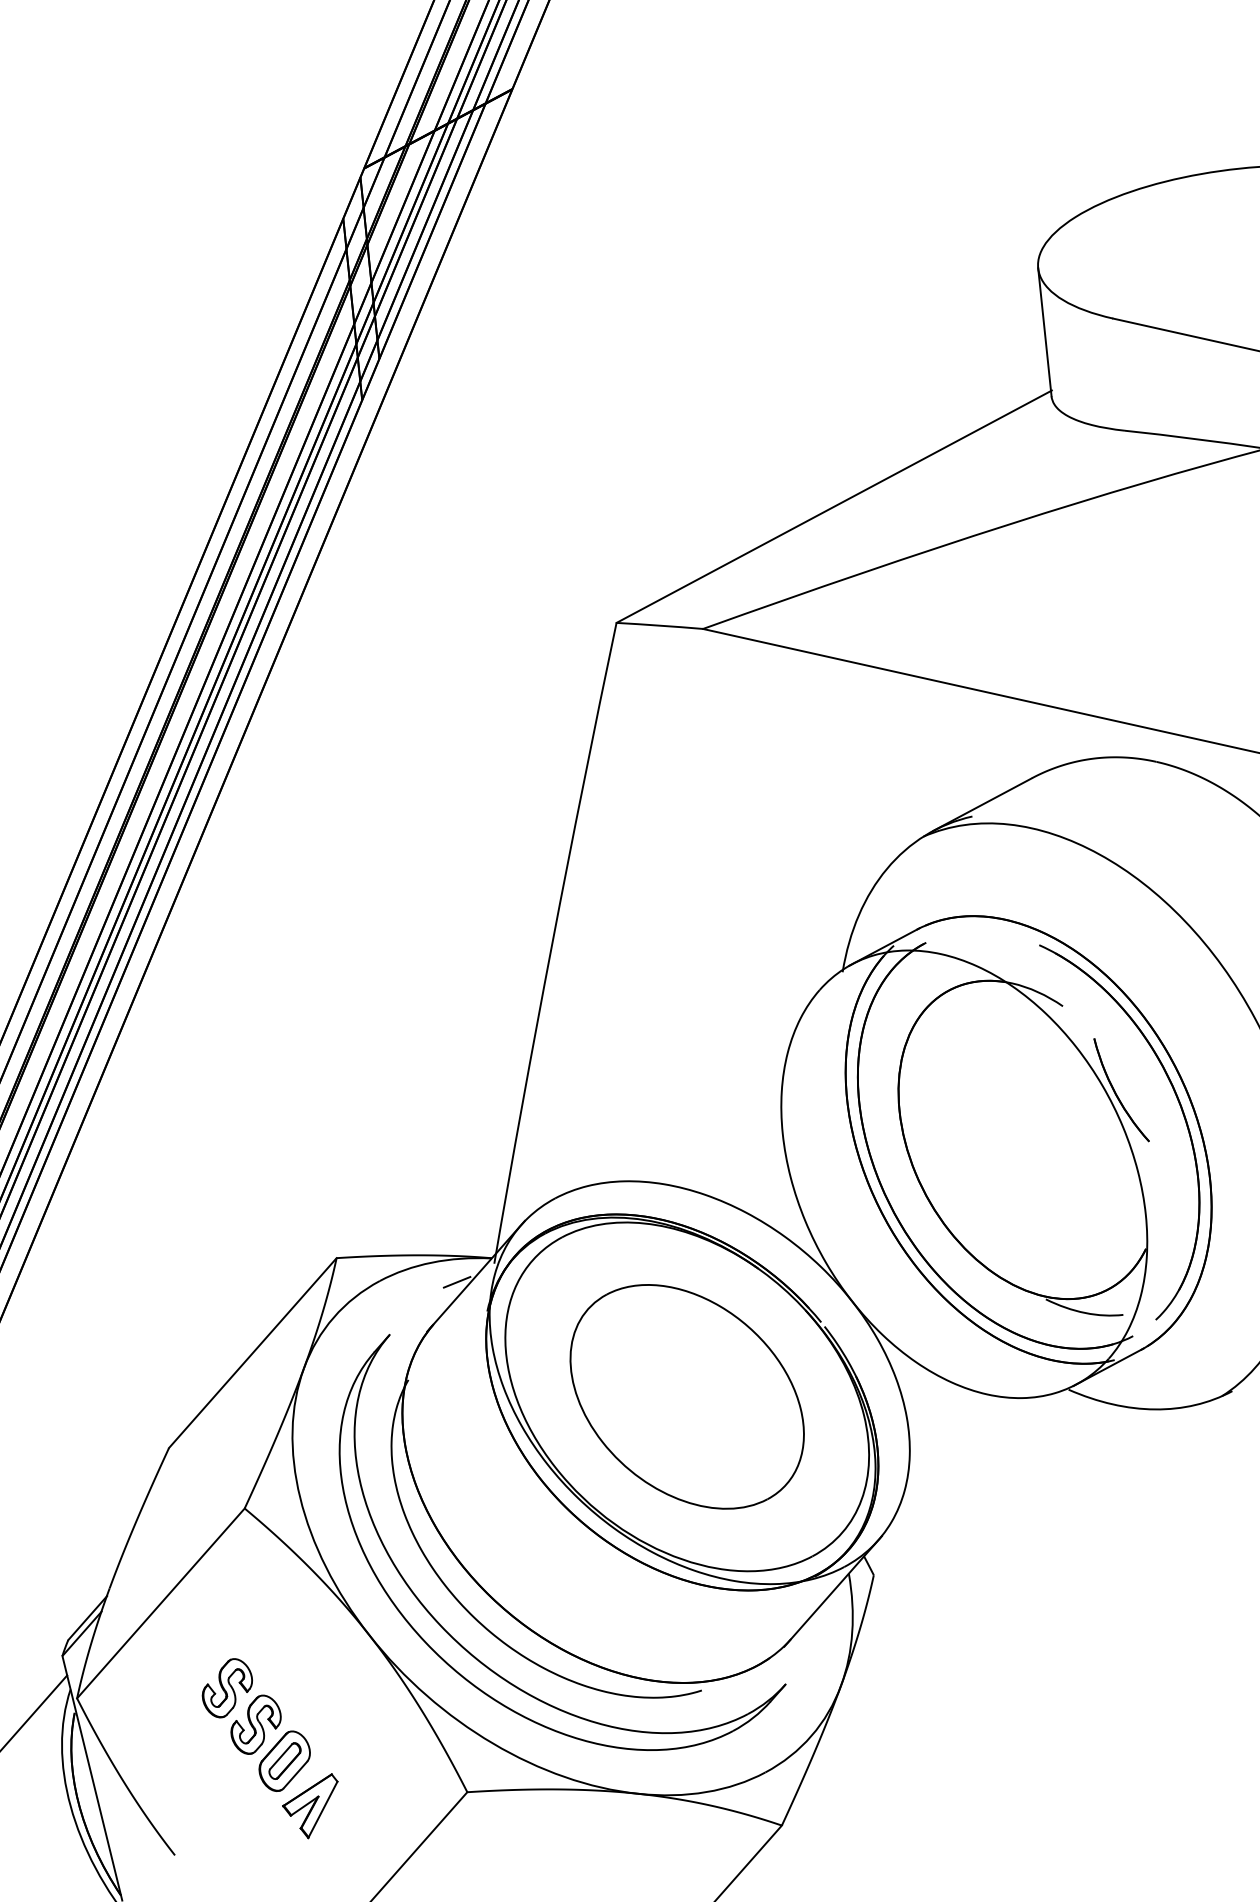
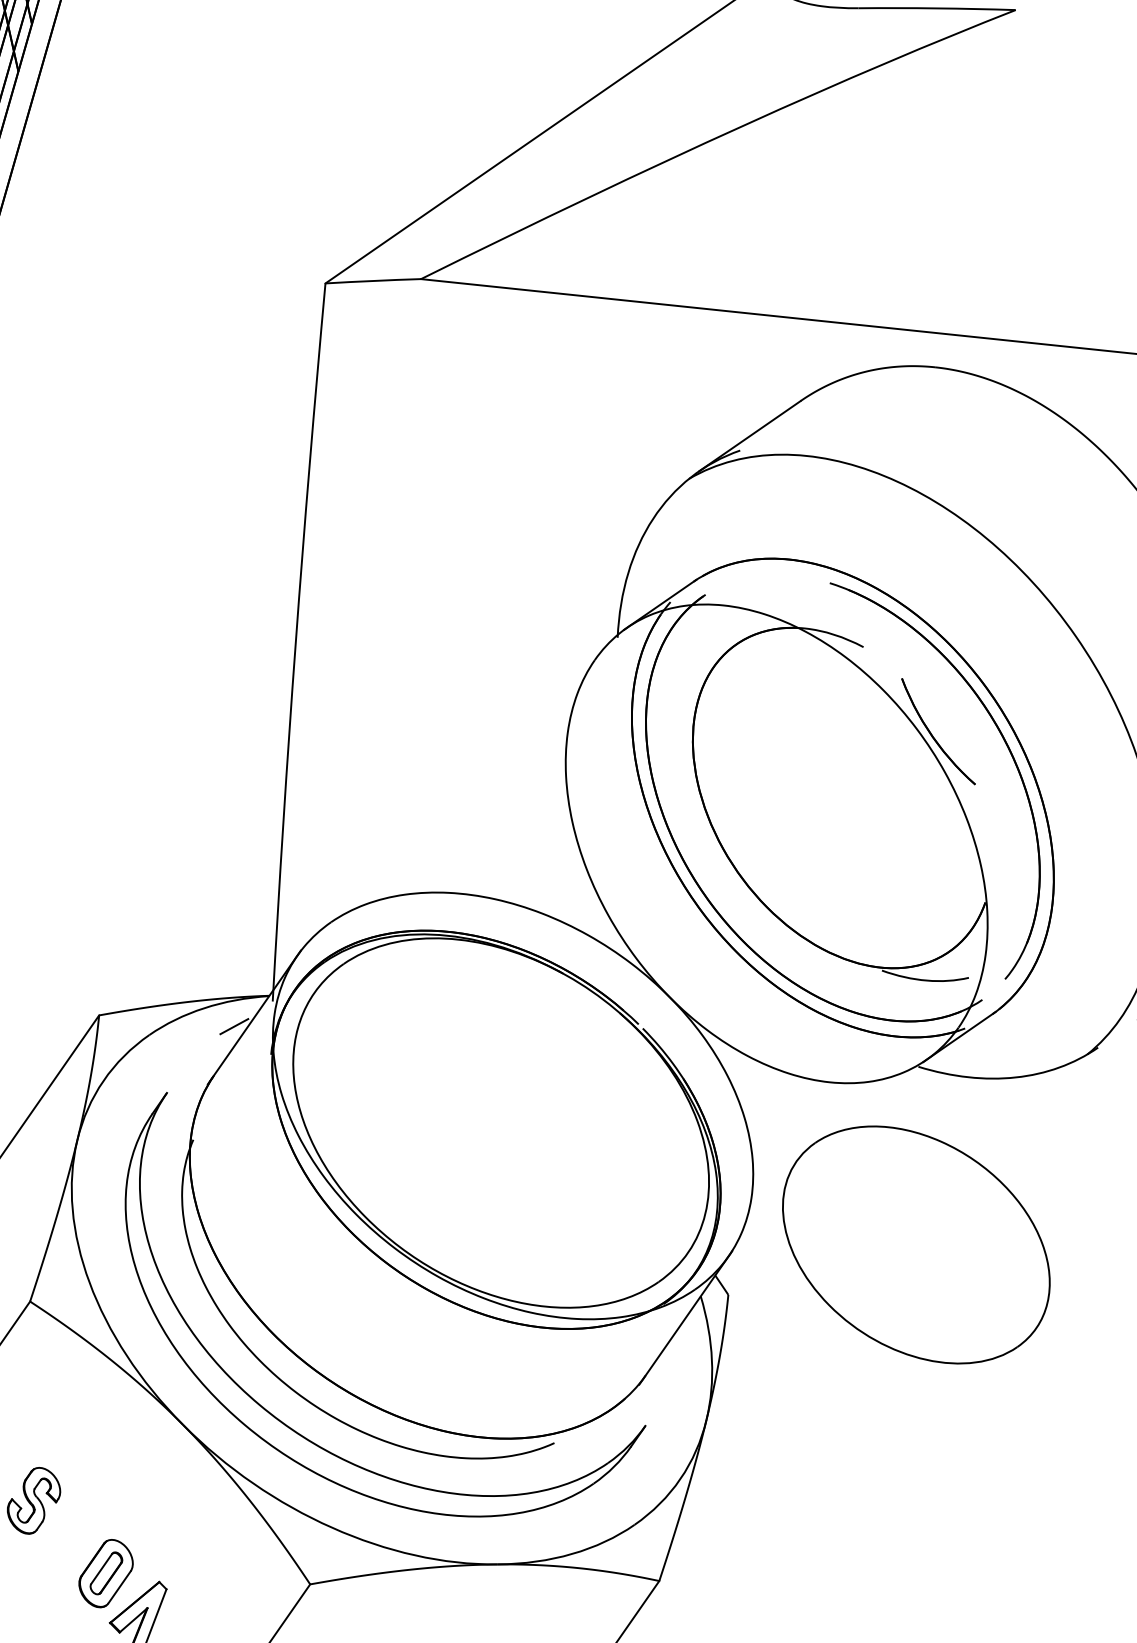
part: (686, 1396) -> (915, 1244), moved
part: (255, 1724) -> (69, 1537), removed

